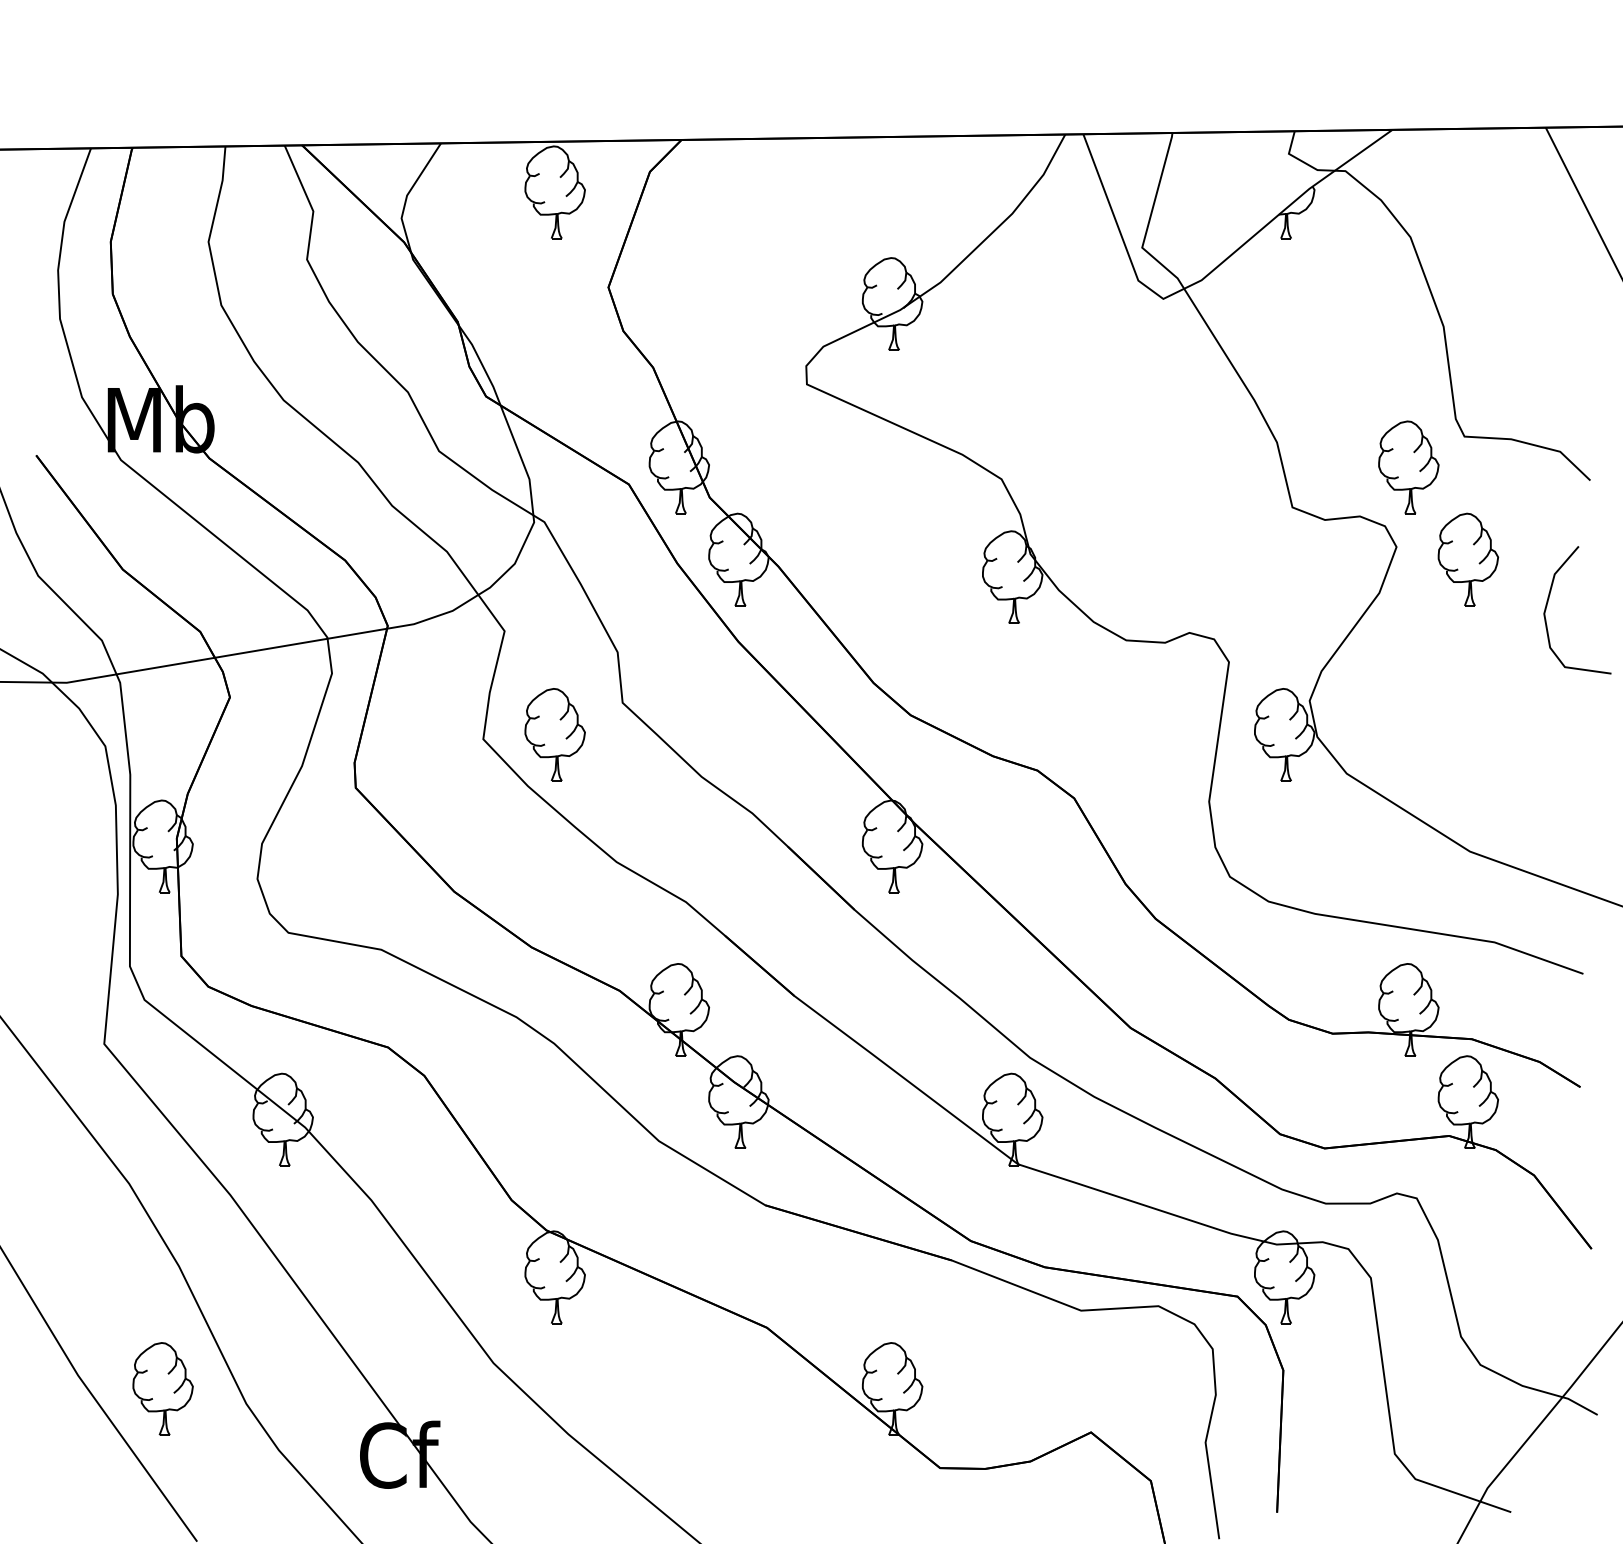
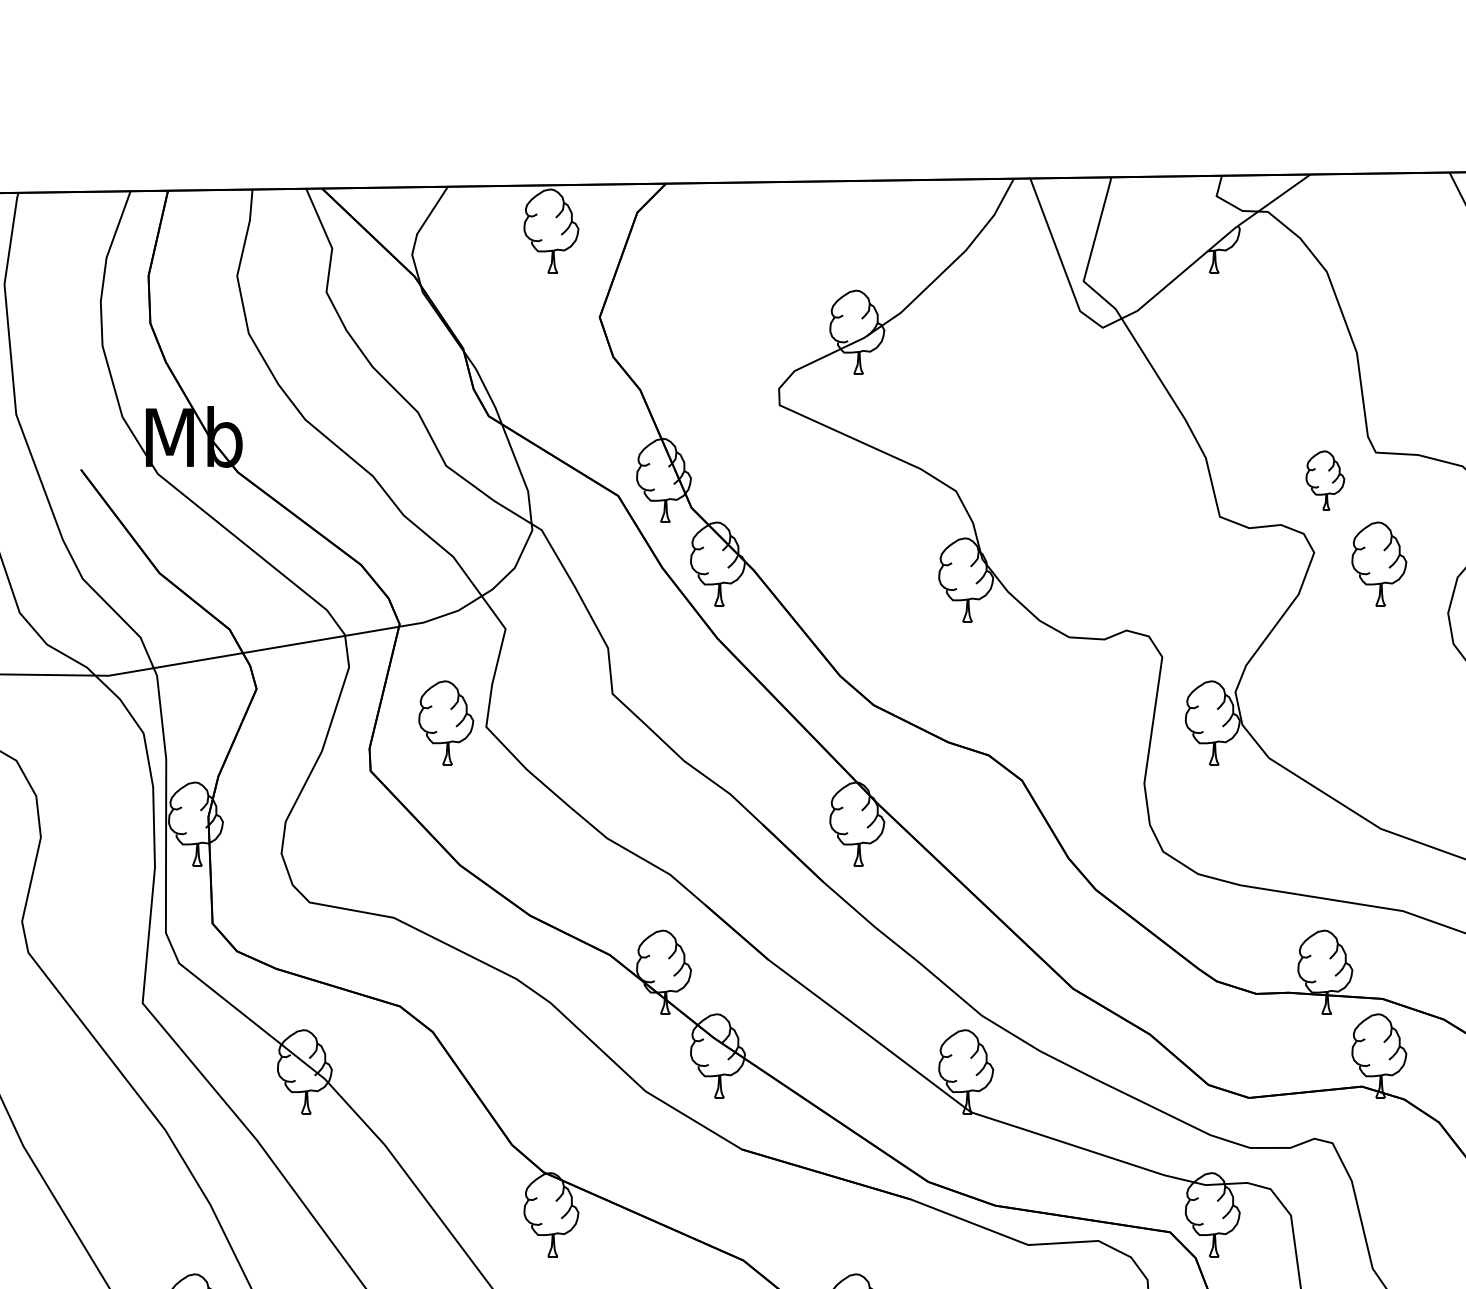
part: (1408, 467) -> (1325, 480), size x0.7
part: (554, 734) -> (445, 722), moved

